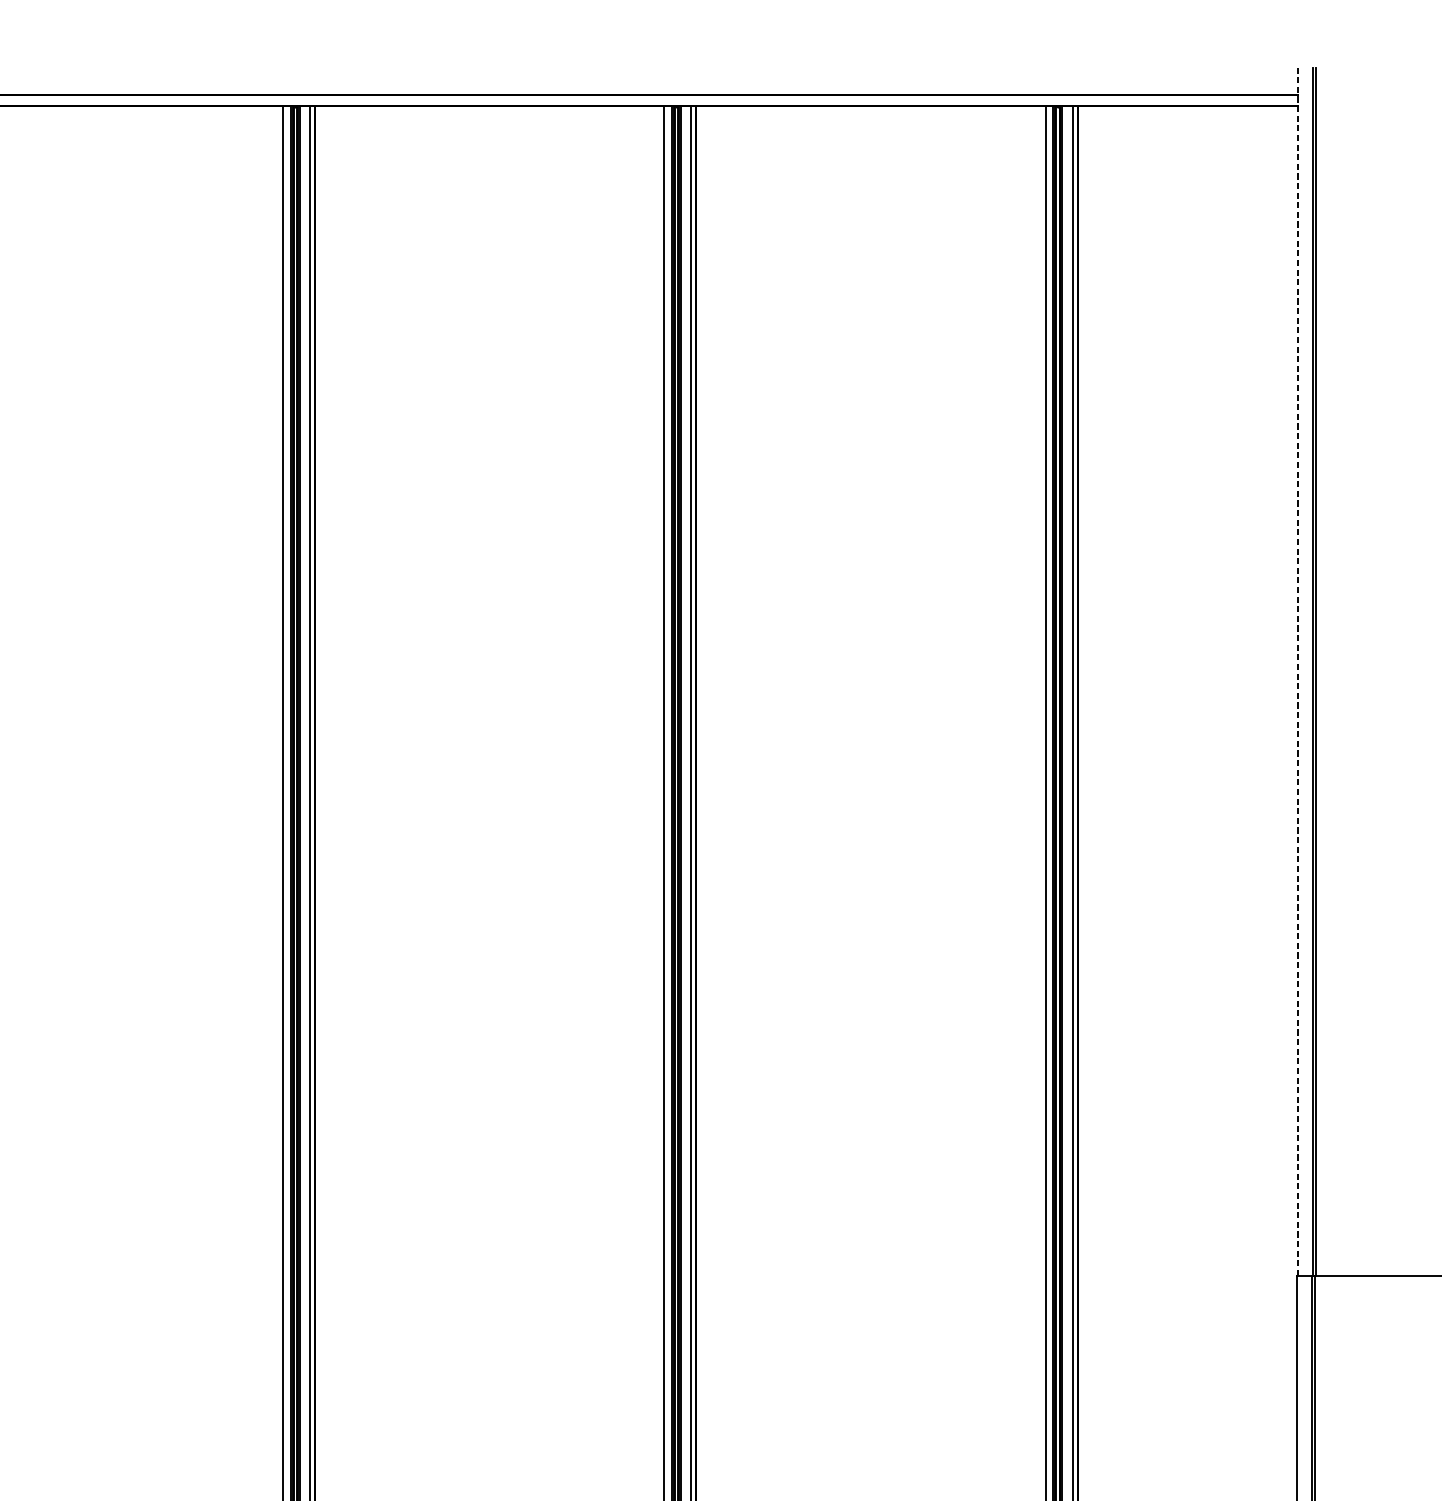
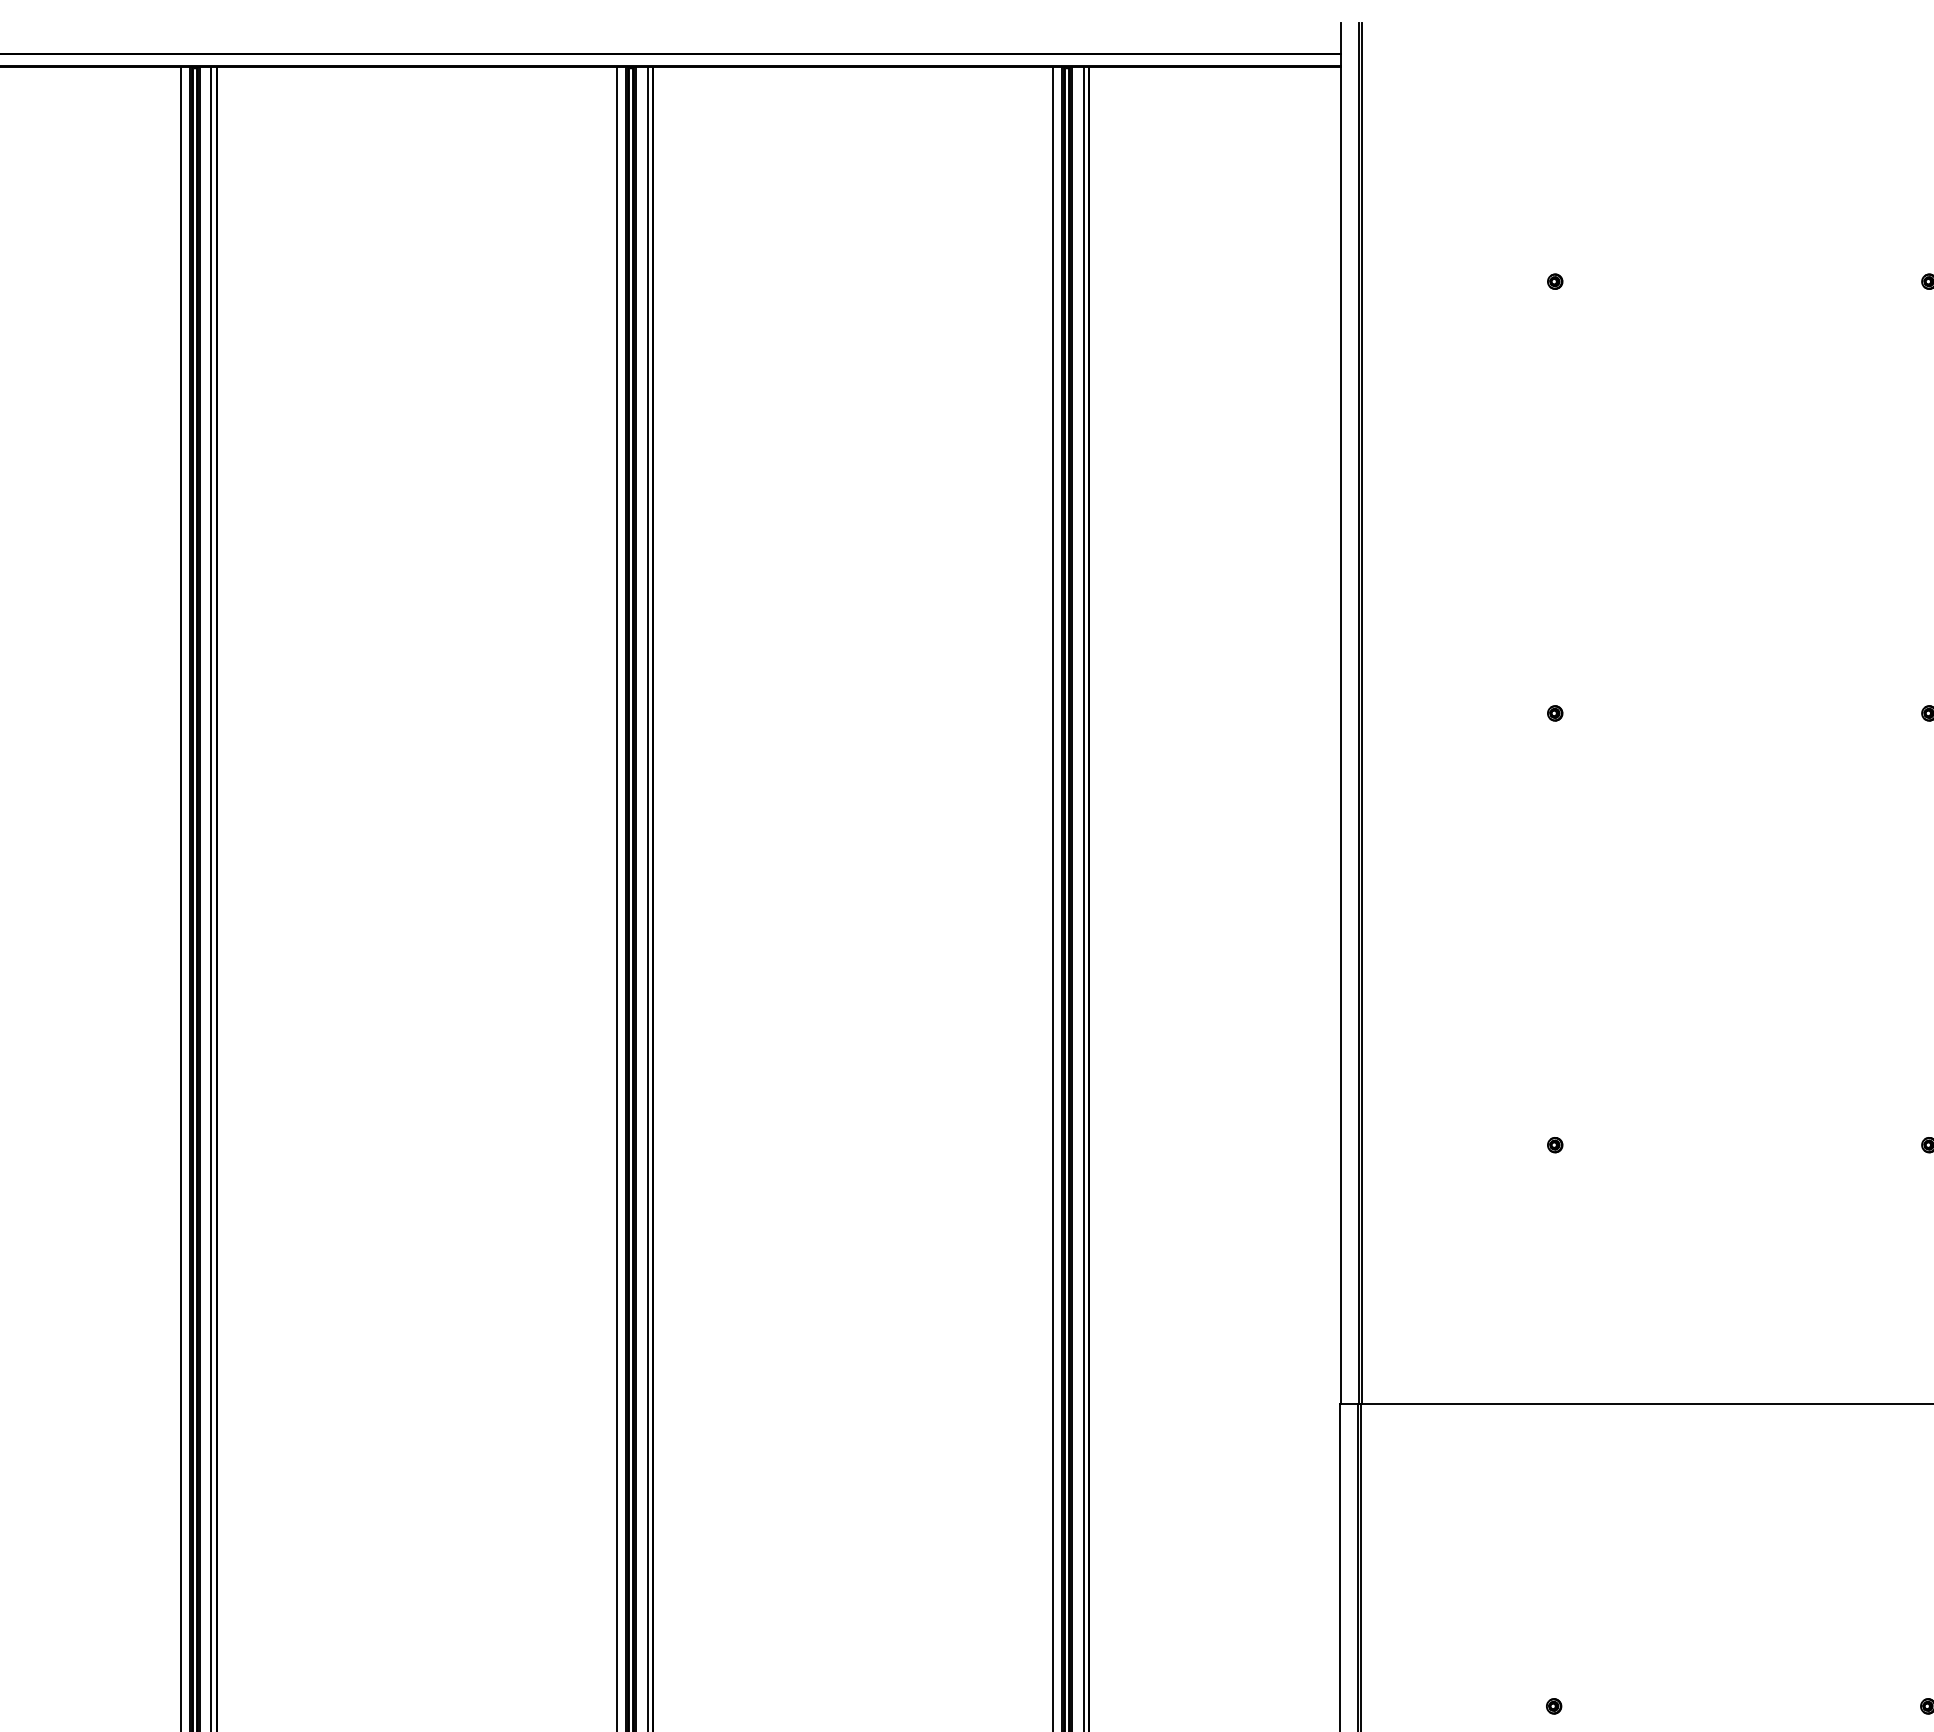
line: (1298, 671) -> (1341, 713), dashed -> solid

